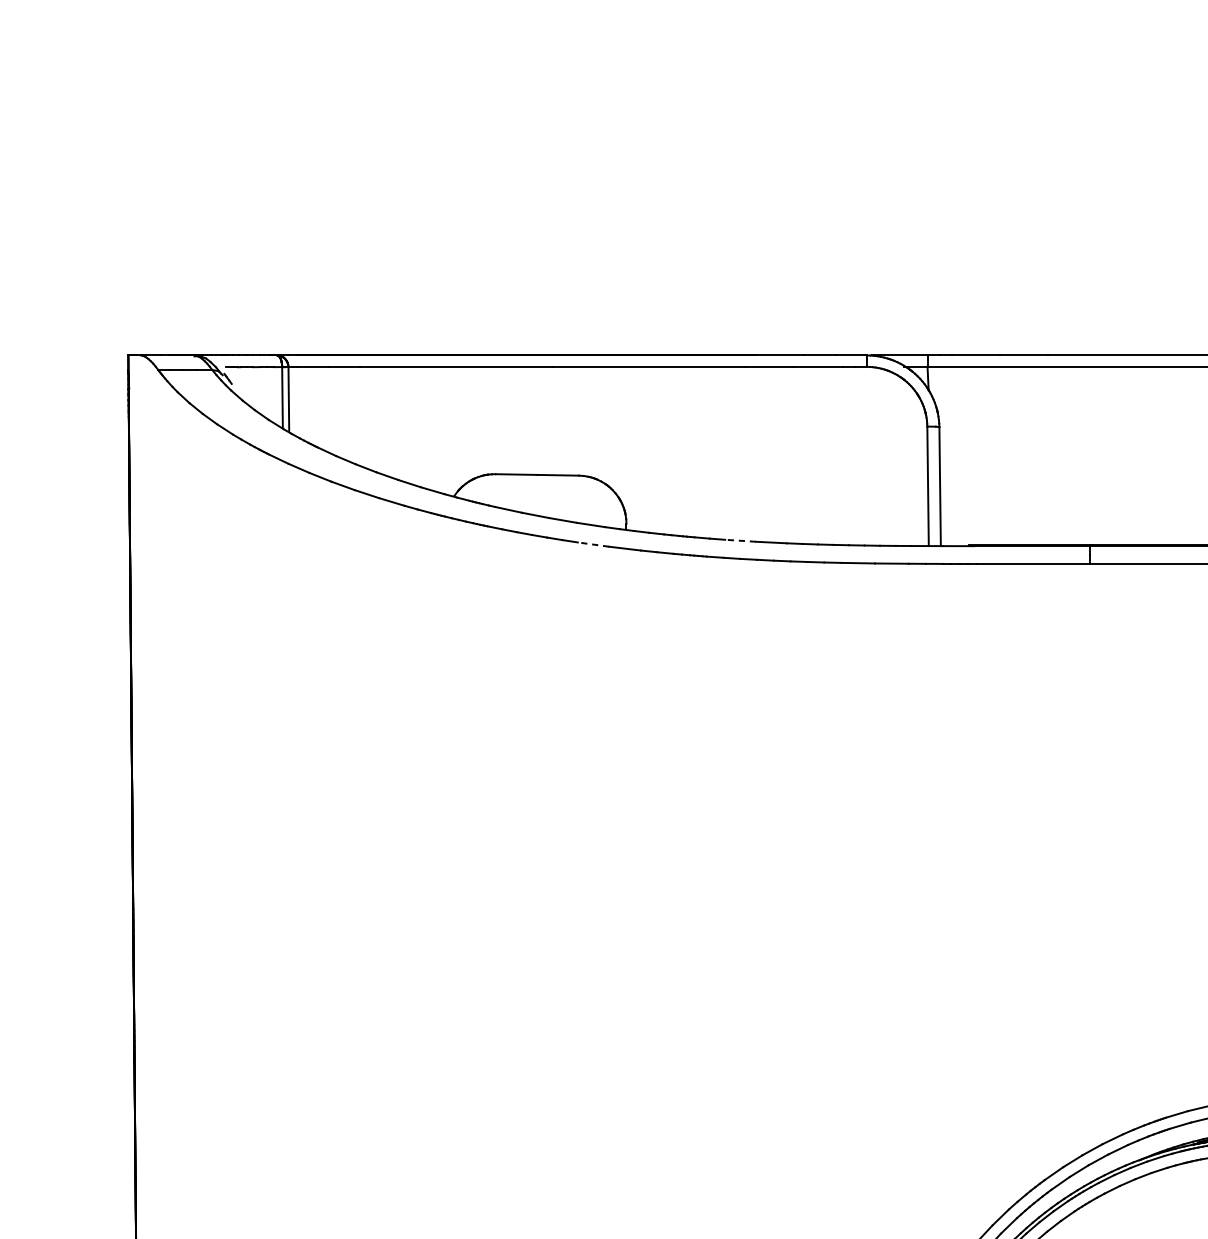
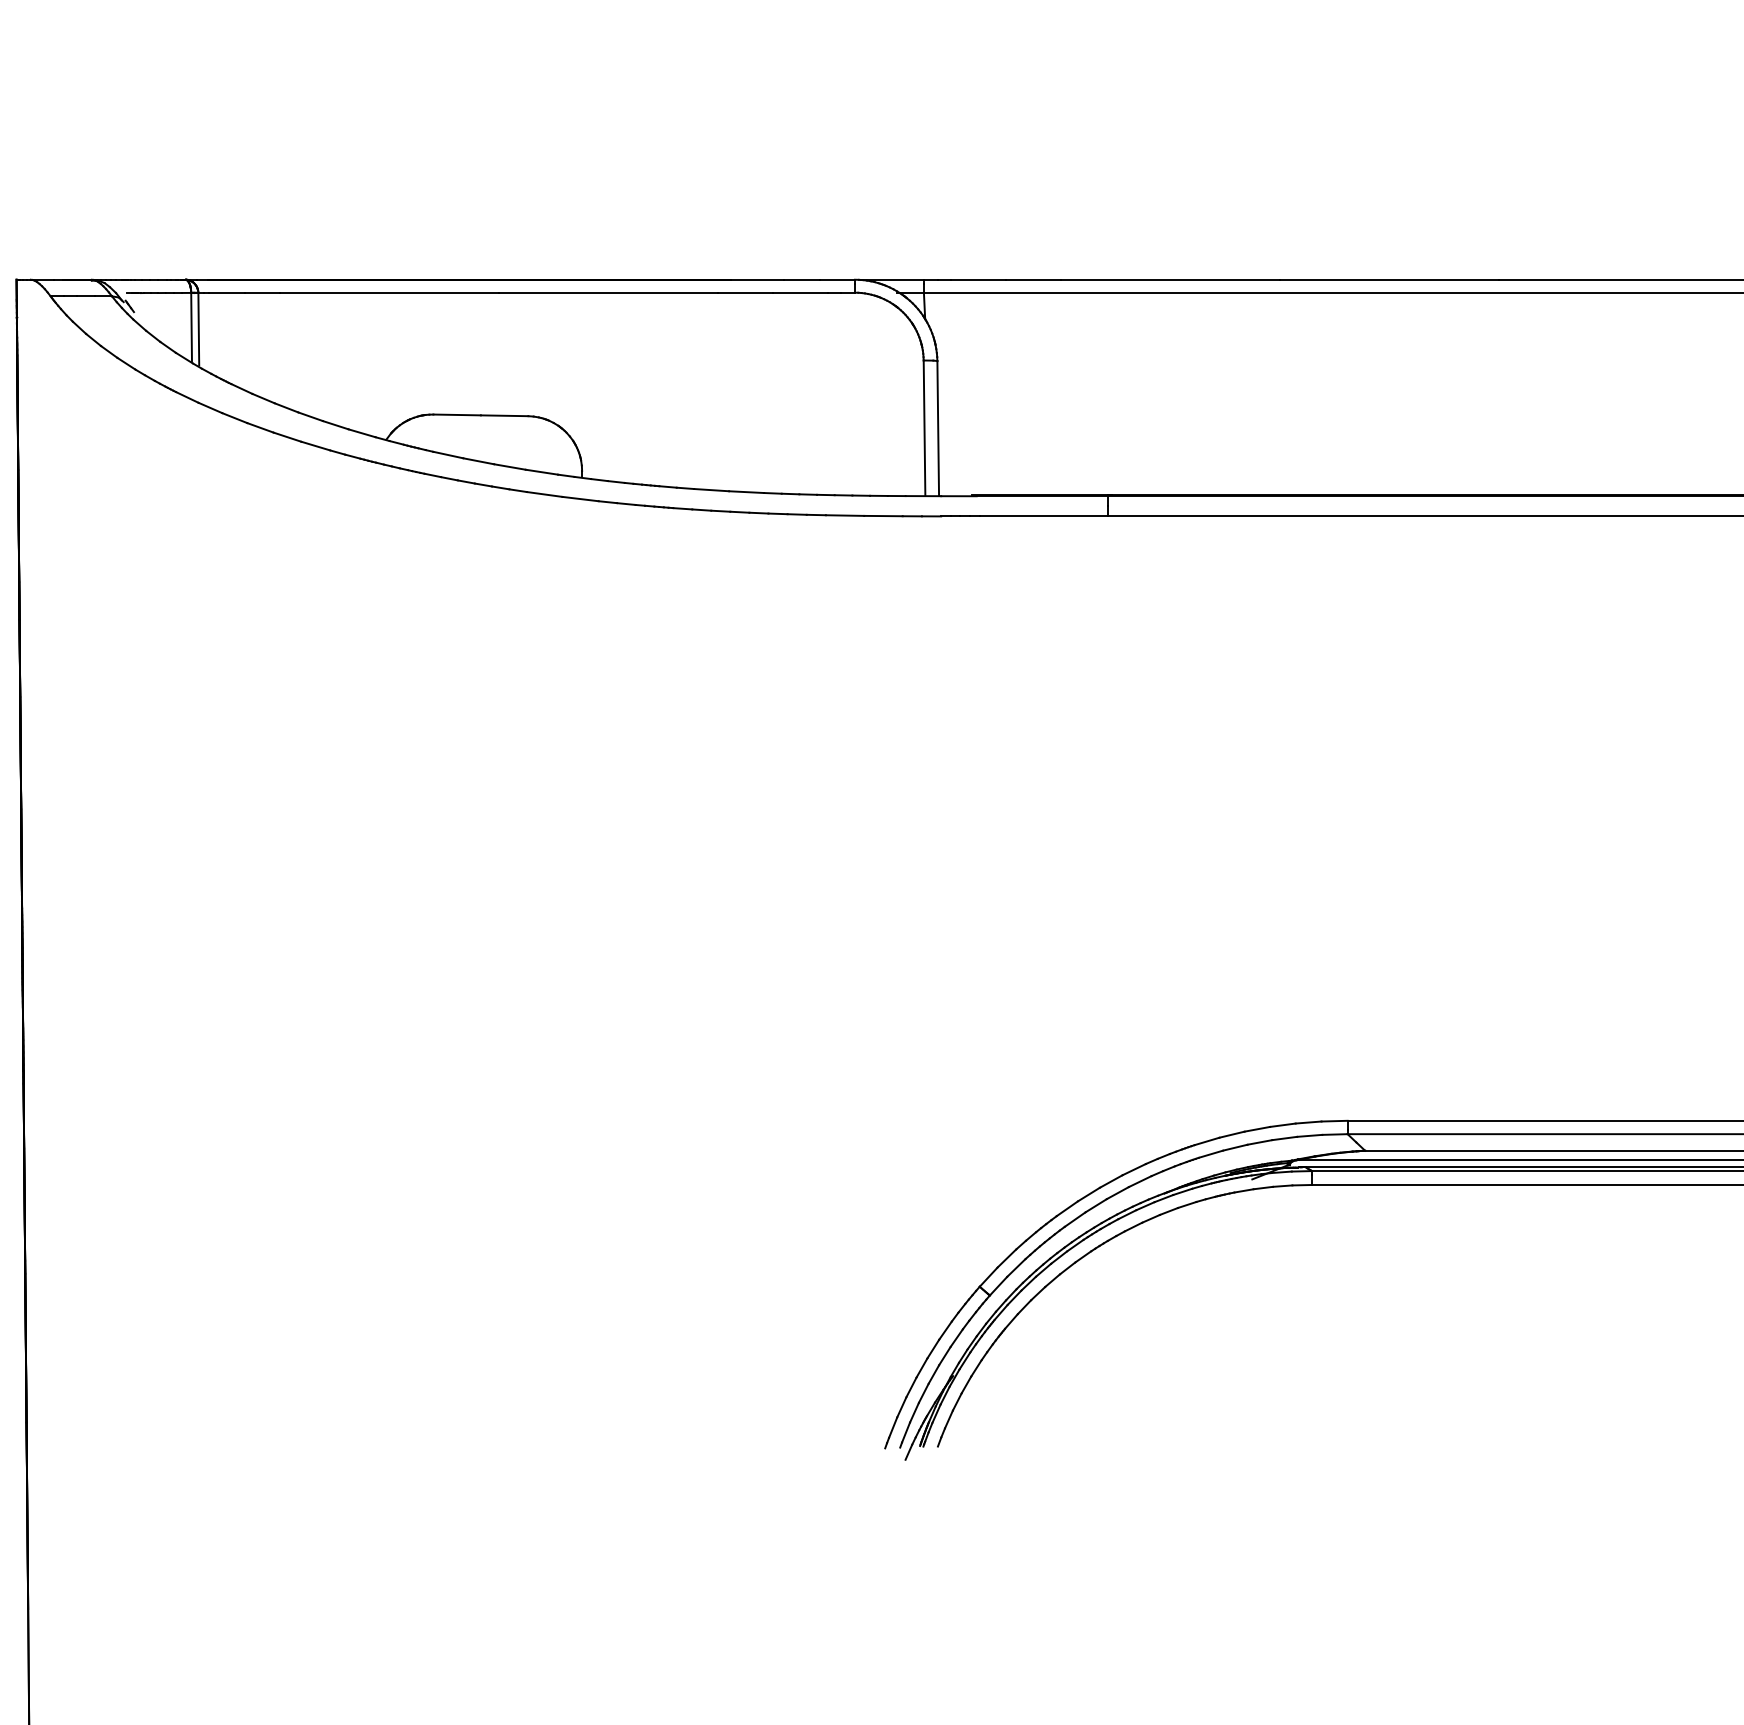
line: (740, 541) -> (711, 490), dashed -> solid
line: (593, 544) -> (544, 494), dashed -> solid

